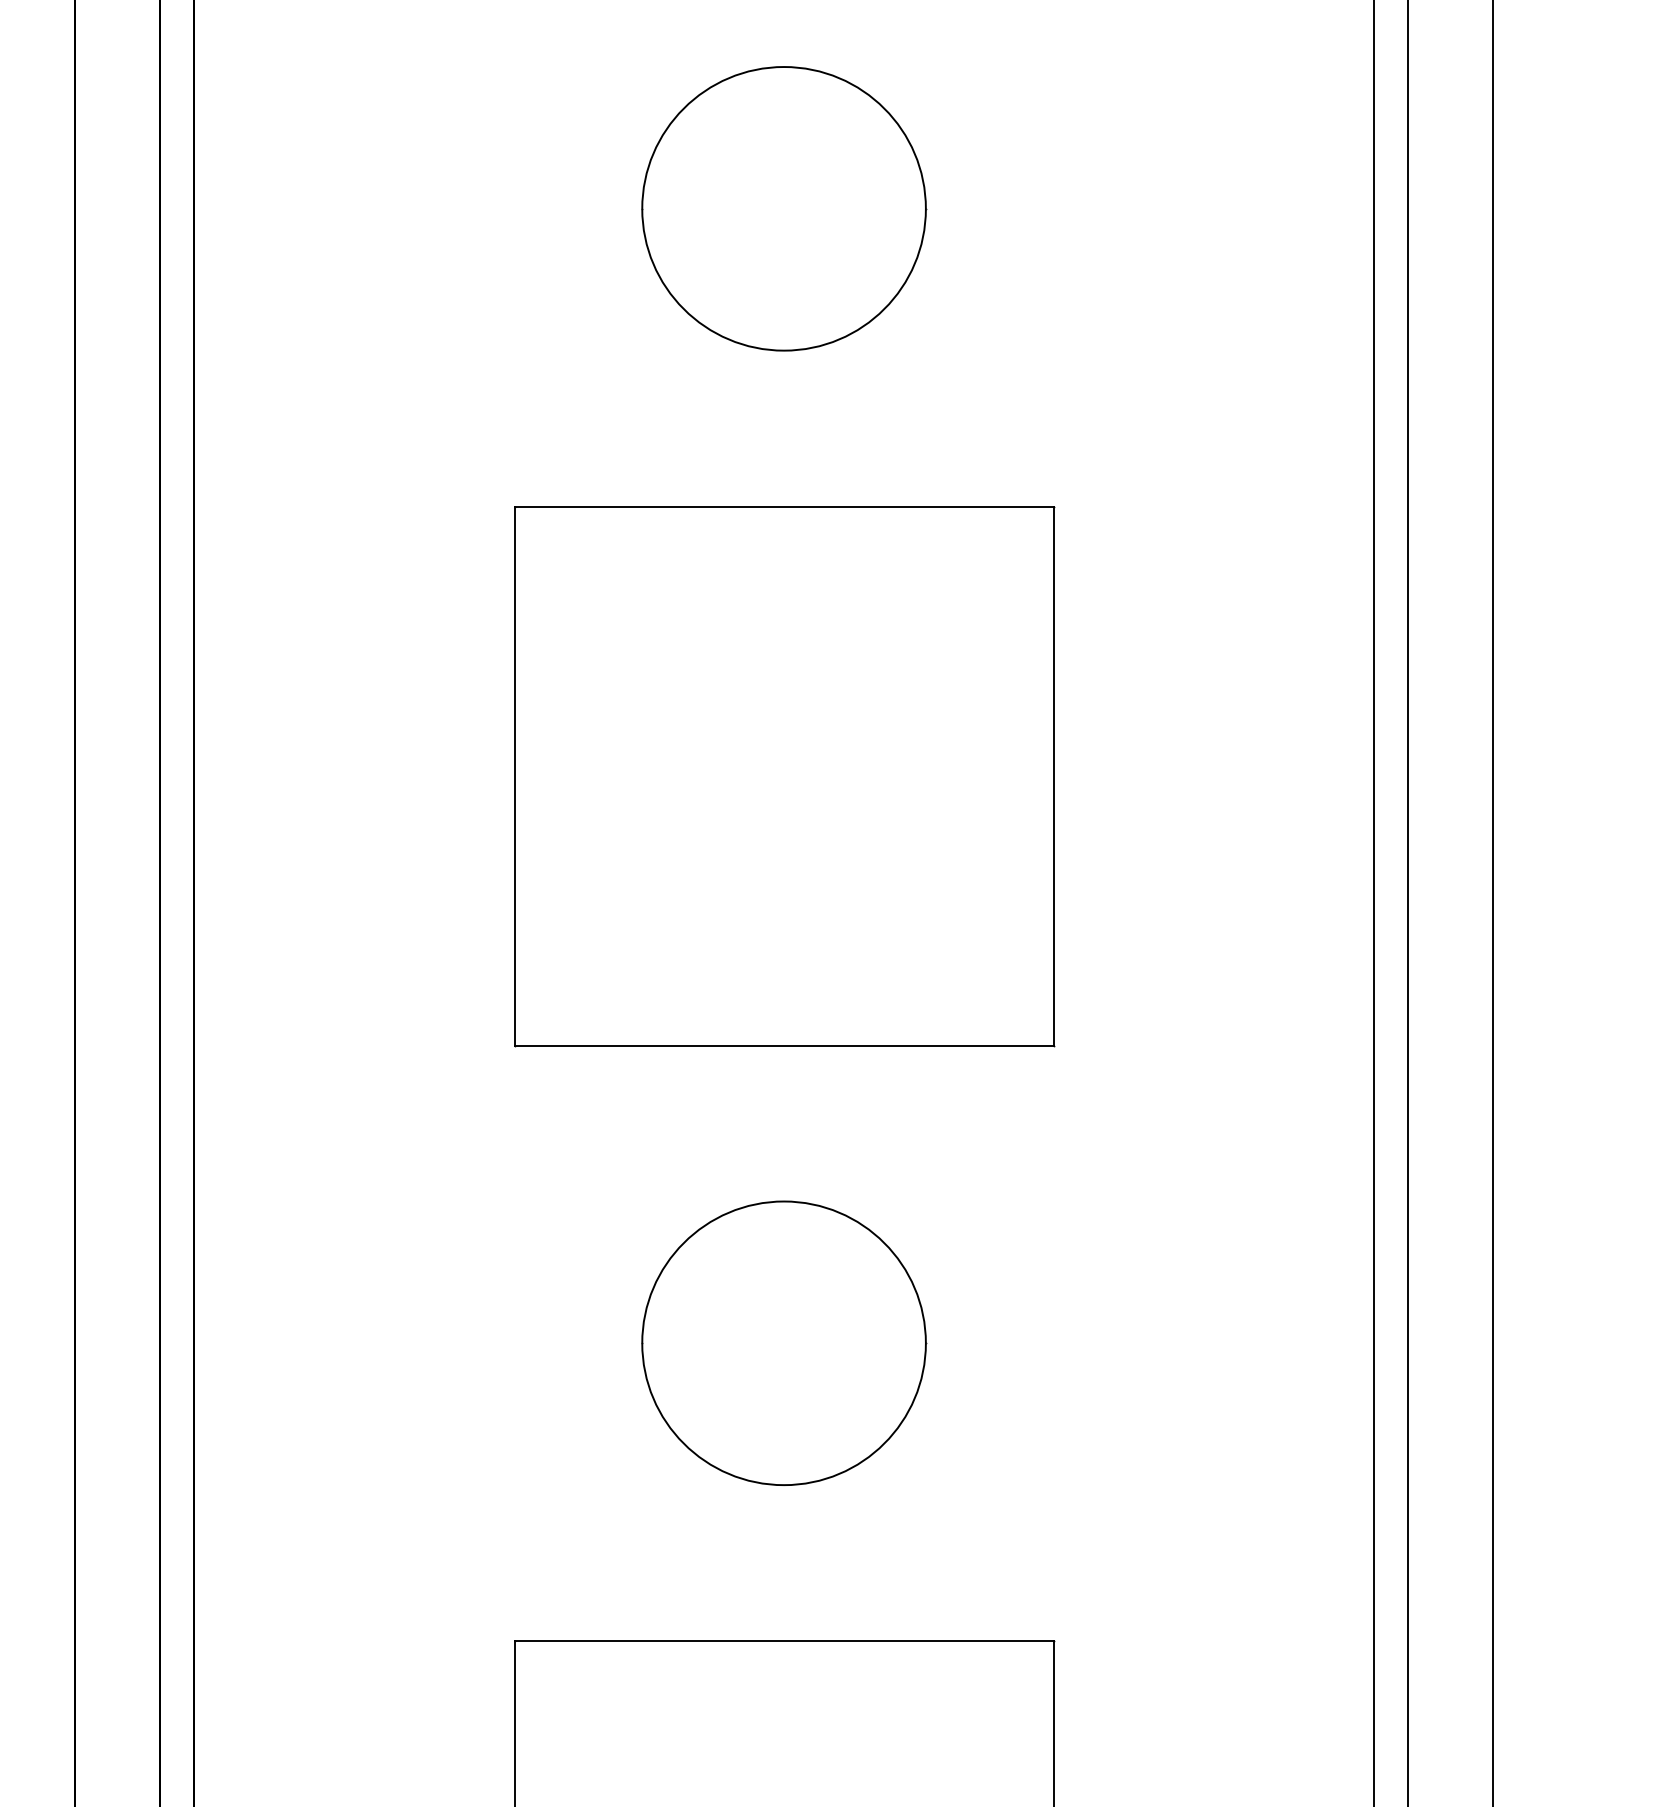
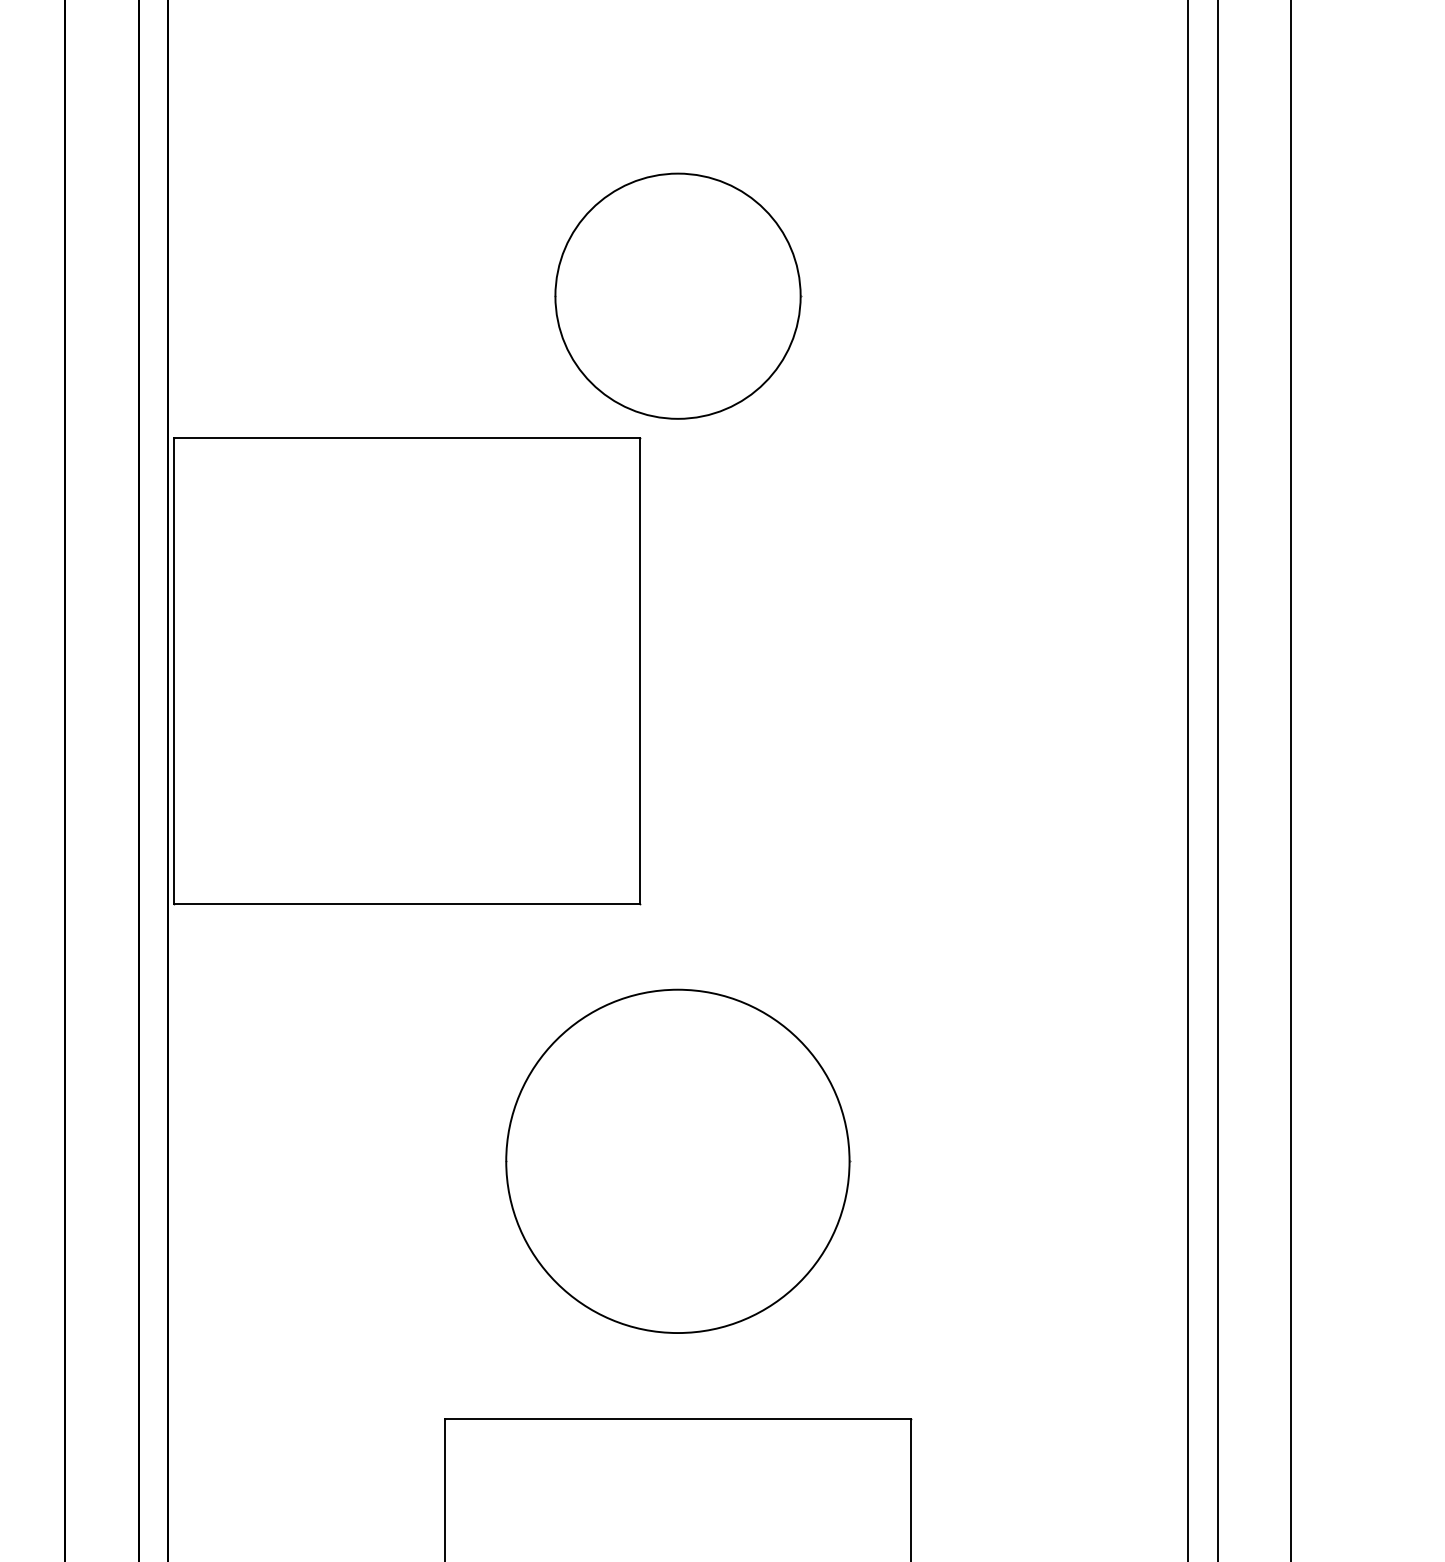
part: (784, 208) -> (678, 295), moved
part: (784, 776) -> (407, 671), moved
part: (784, 1342) -> (678, 1160), size x1.4

